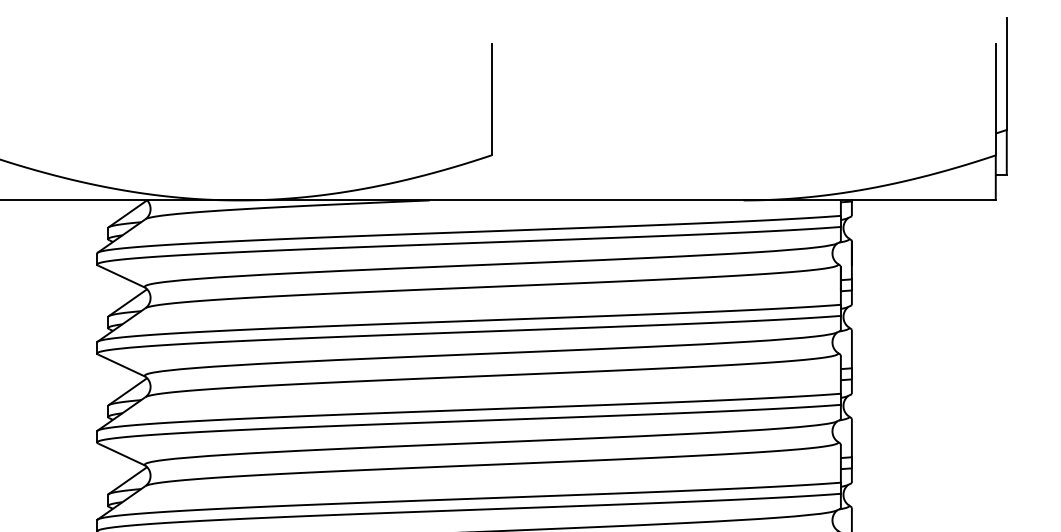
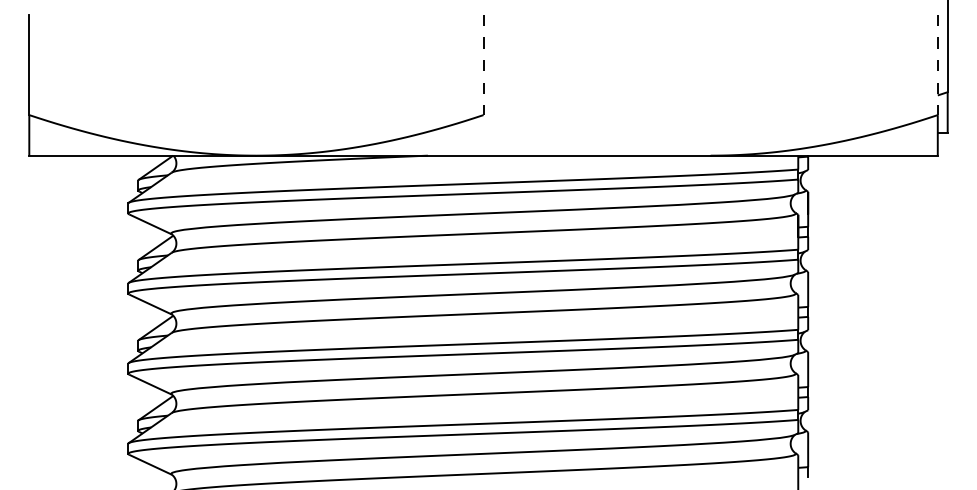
line: (491, 100) -> (483, 65), solid -> dashed
line: (995, 100) -> (937, 65), solid -> dashed

